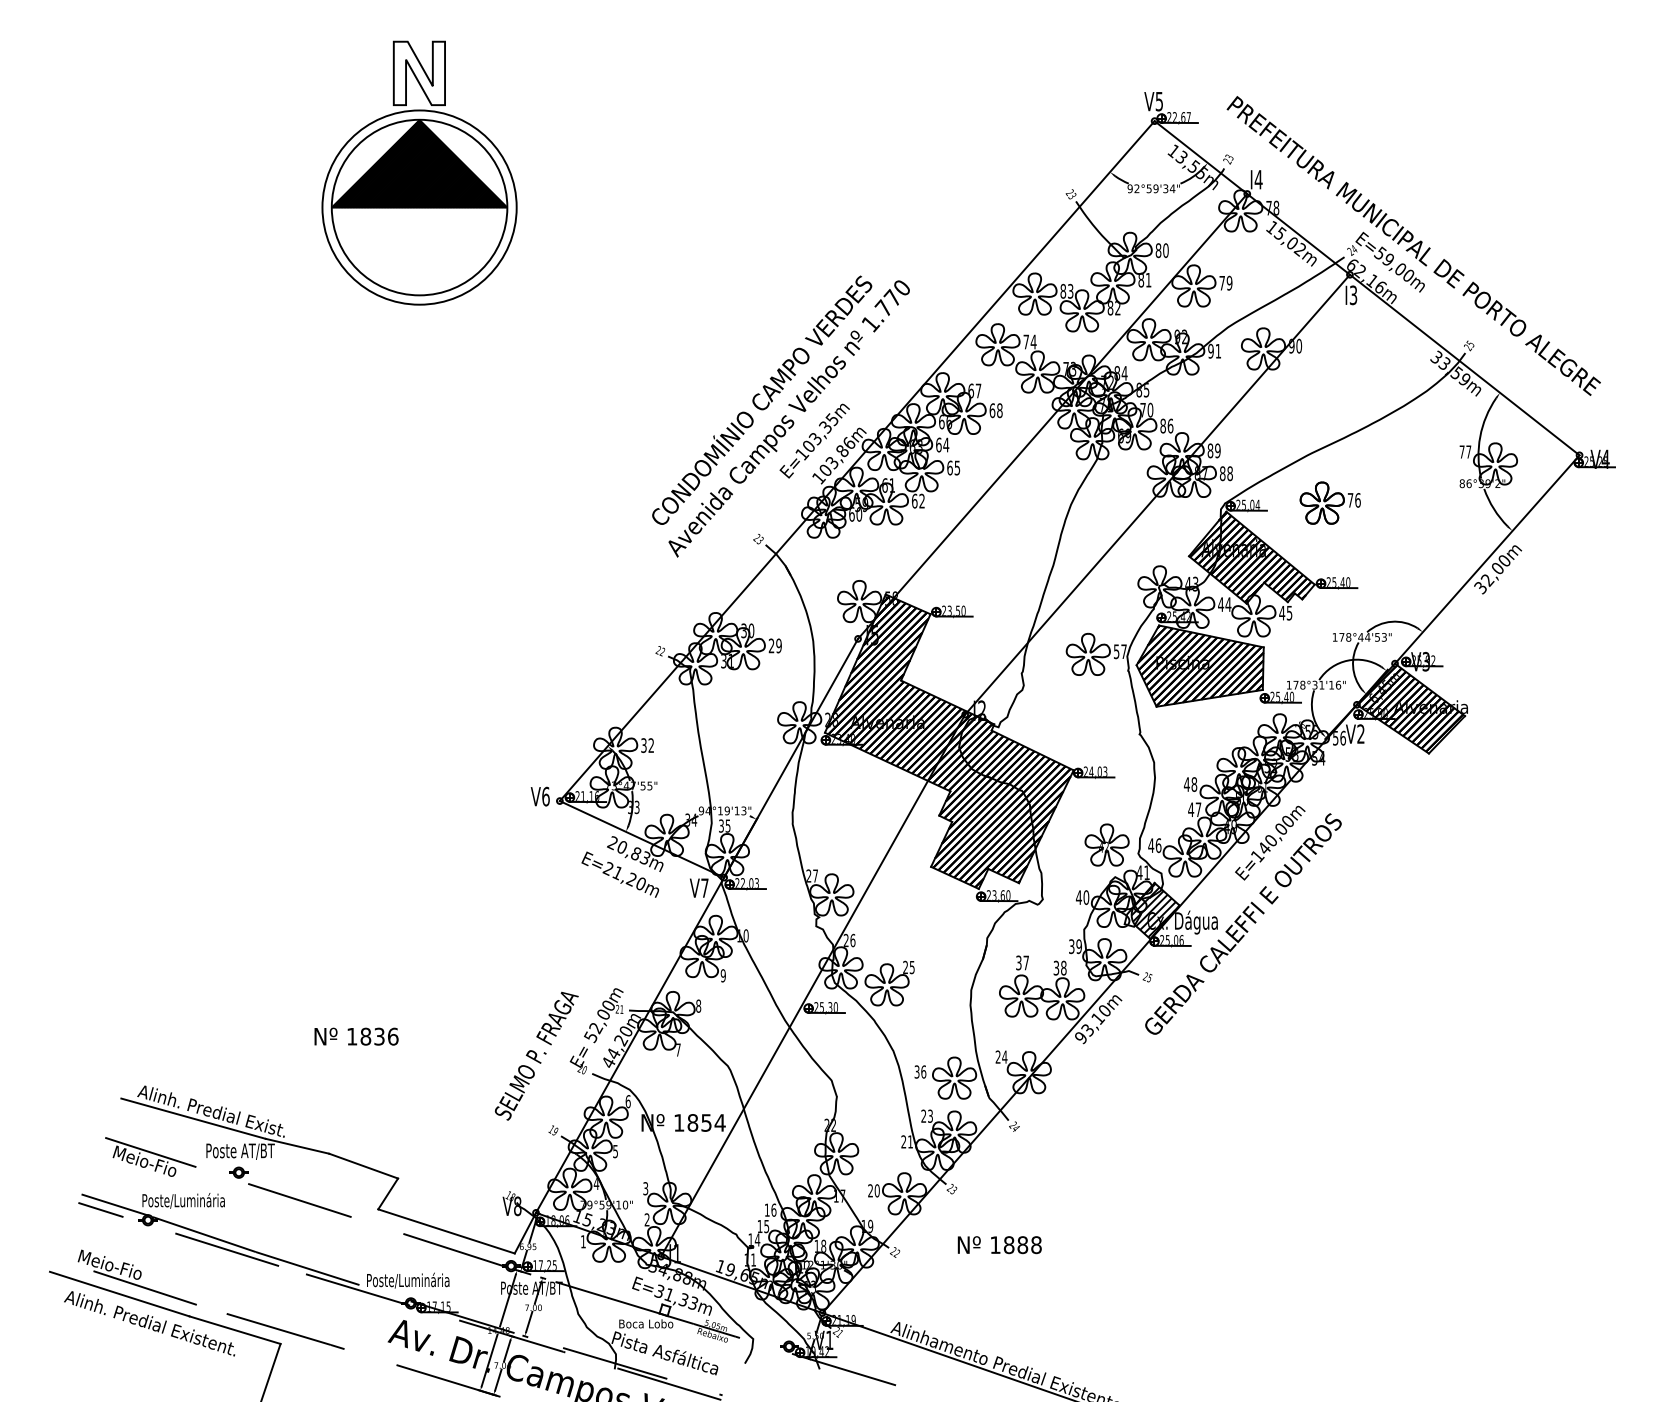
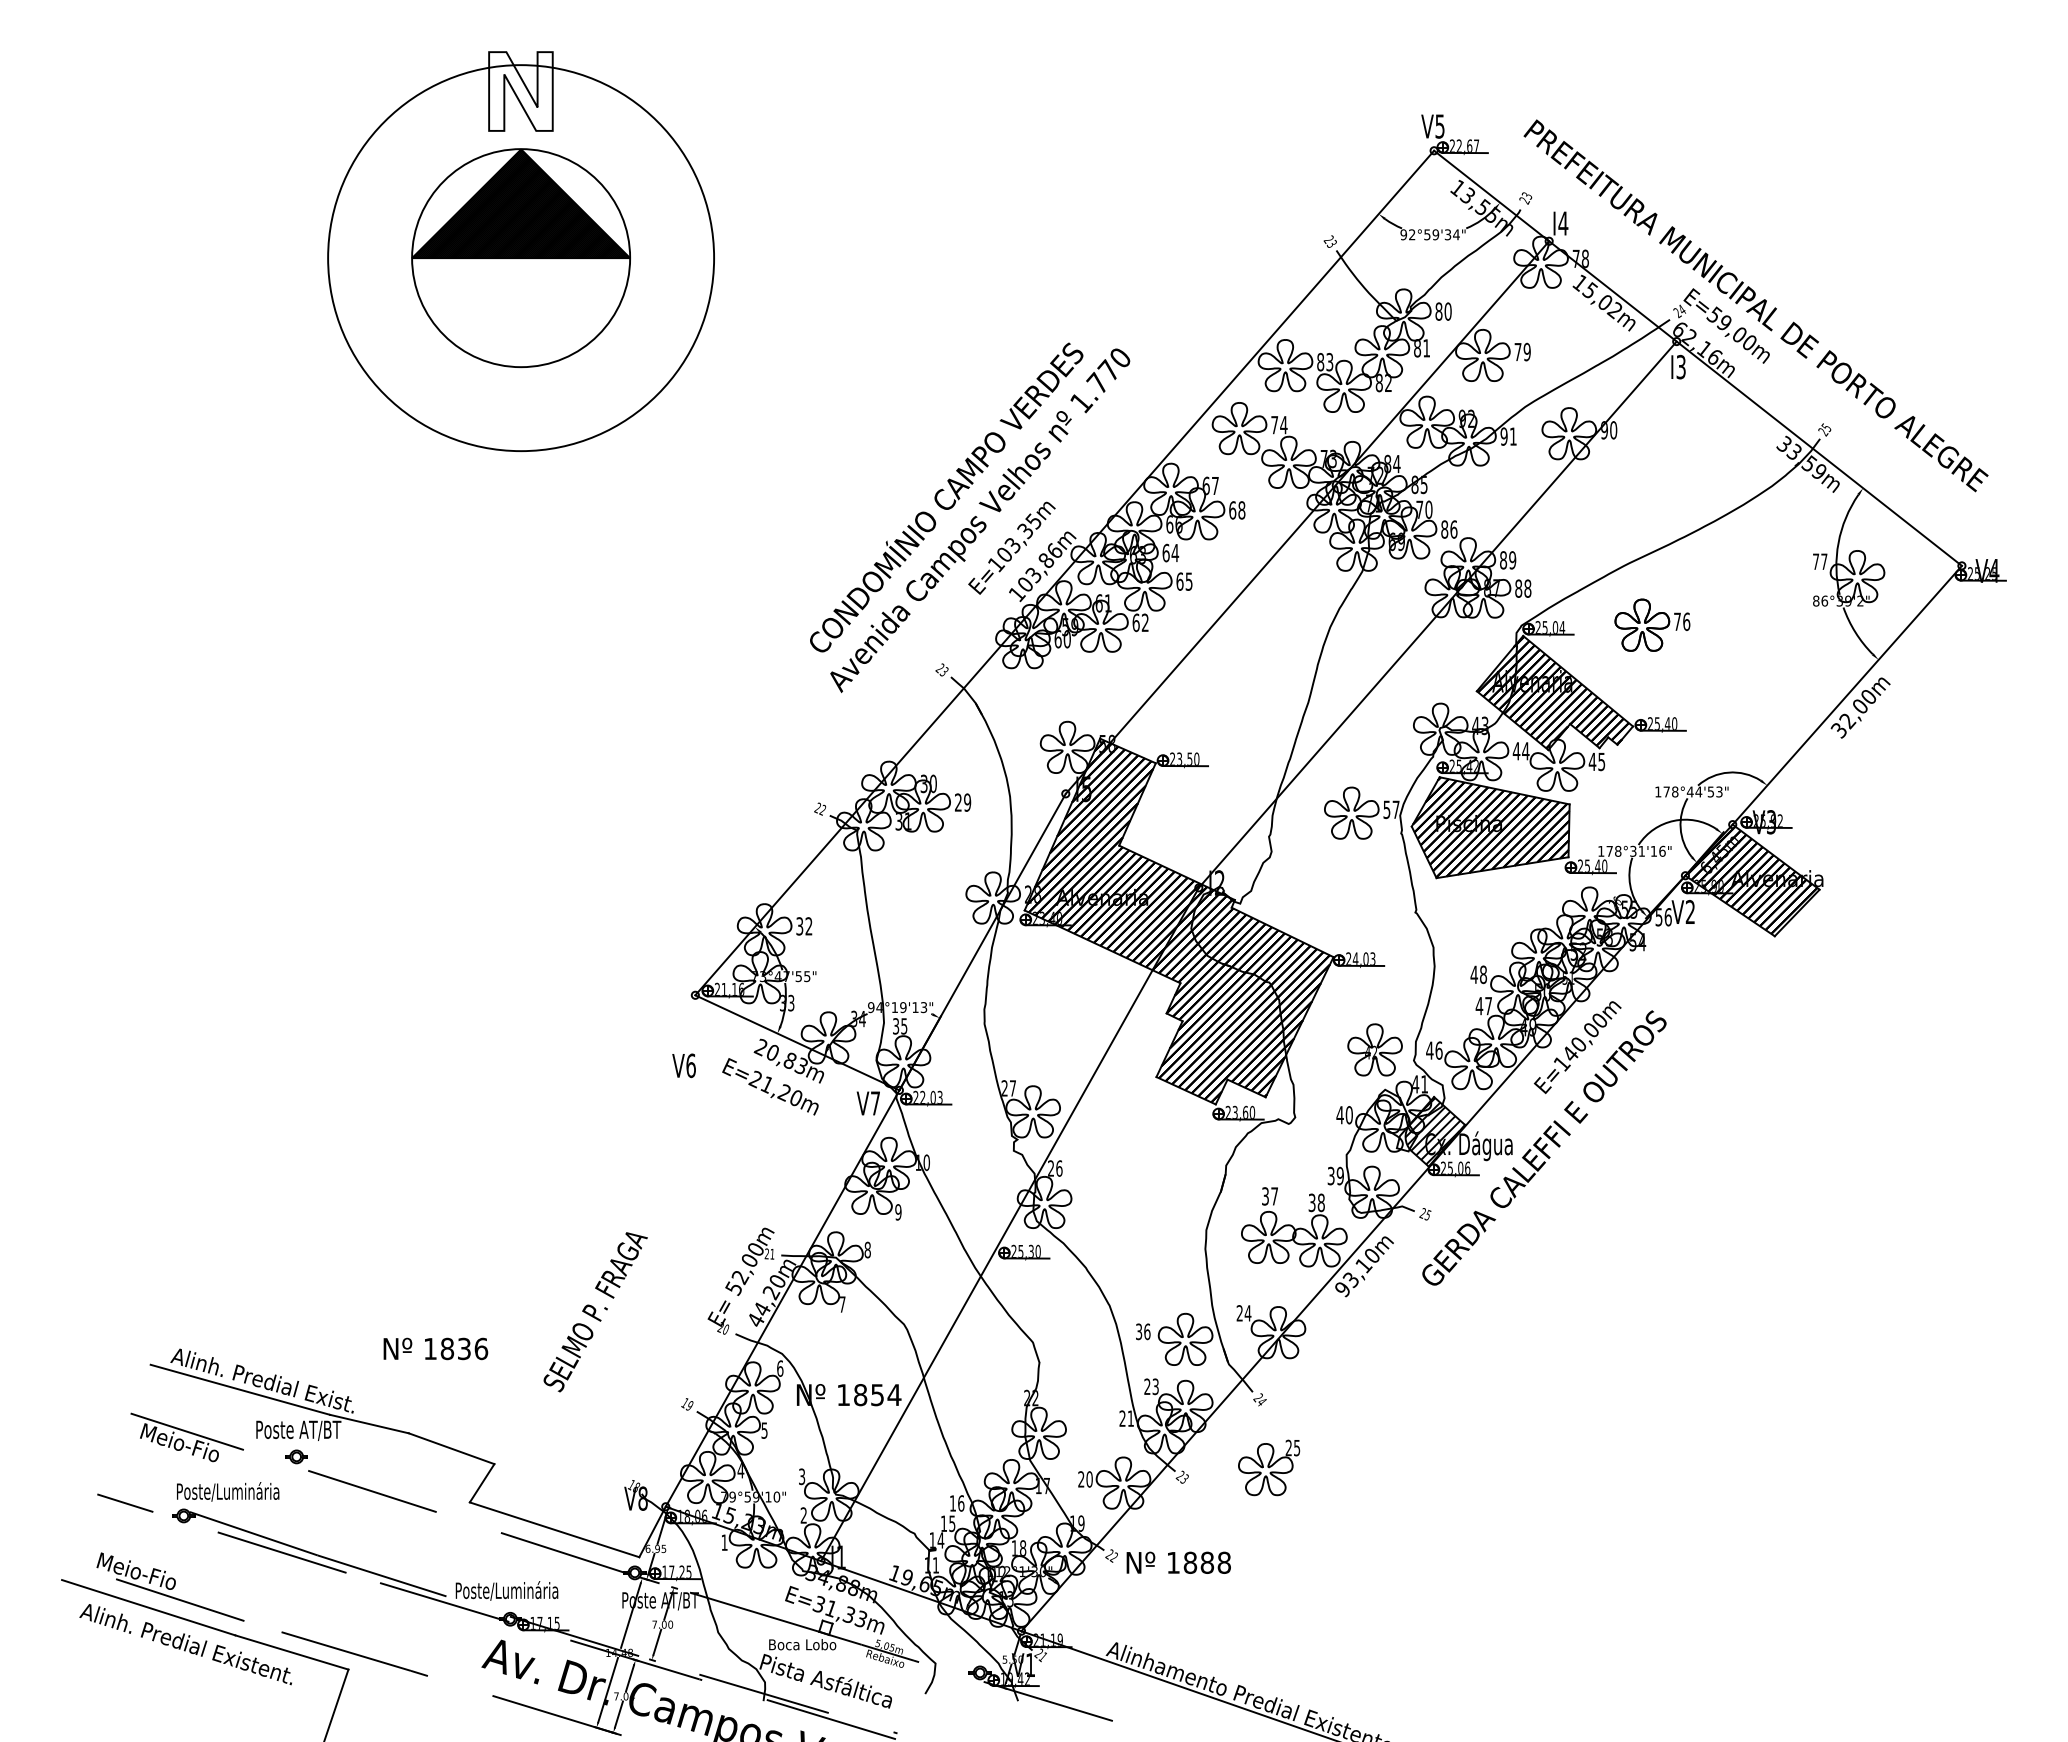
circle: (419, 207) -> (520, 257), size x1.6
text: (539, 796) -> (683, 1065), moved
part: (890, 983) -> (1269, 1467), moved
text: (356, 1036) -> (435, 1348), moved
text: (536, 1056) -> (595, 1312), moved
line: (114, 1204) -> (142, 1496), removed
text: (999, 1244) -> (1178, 1562), moved

